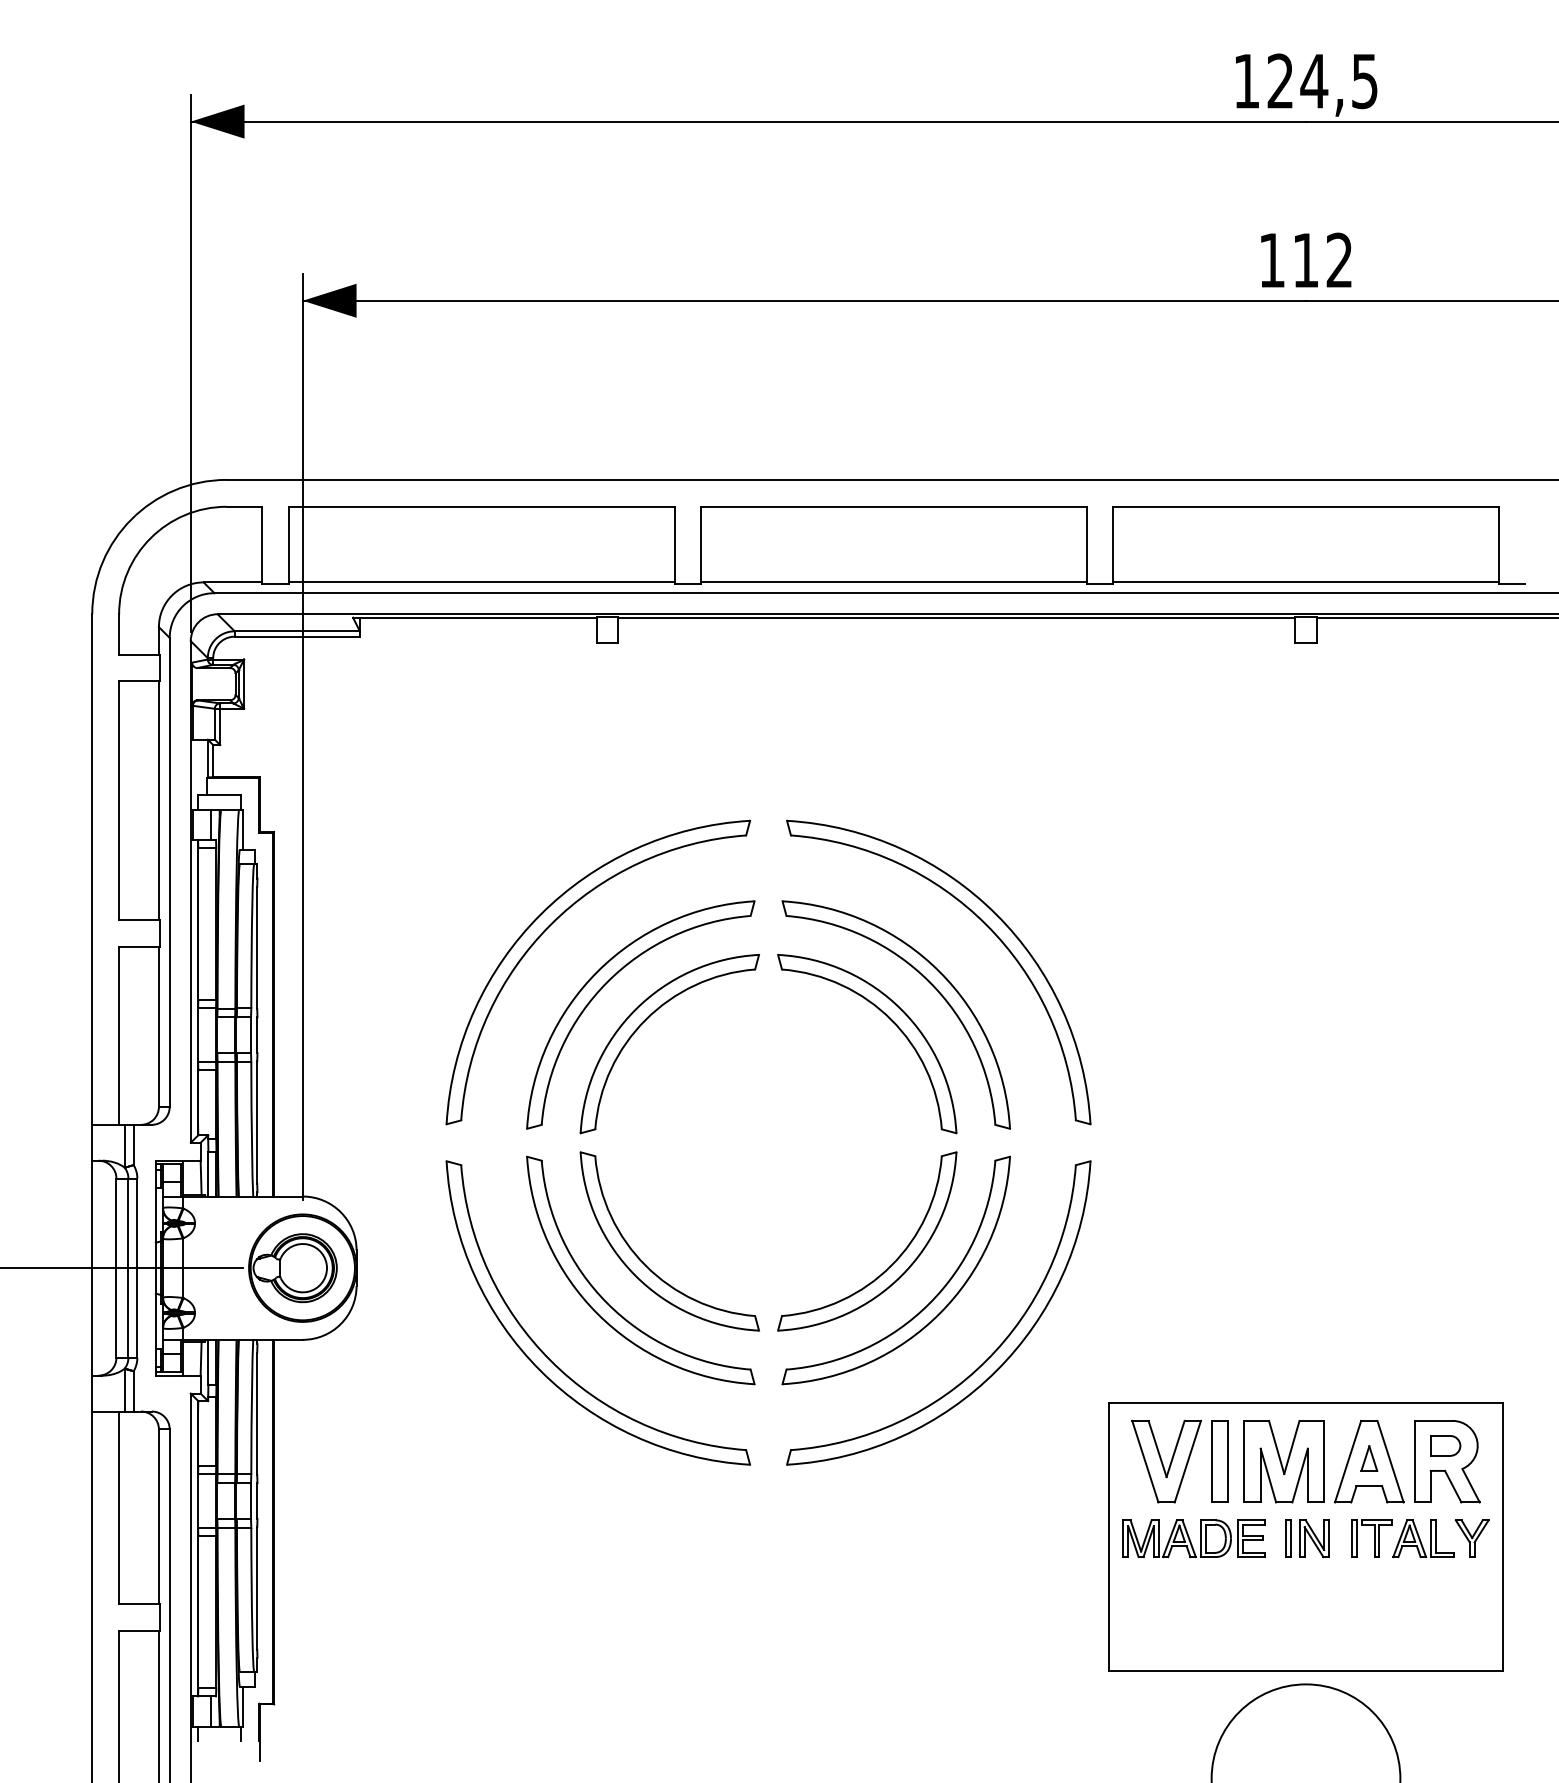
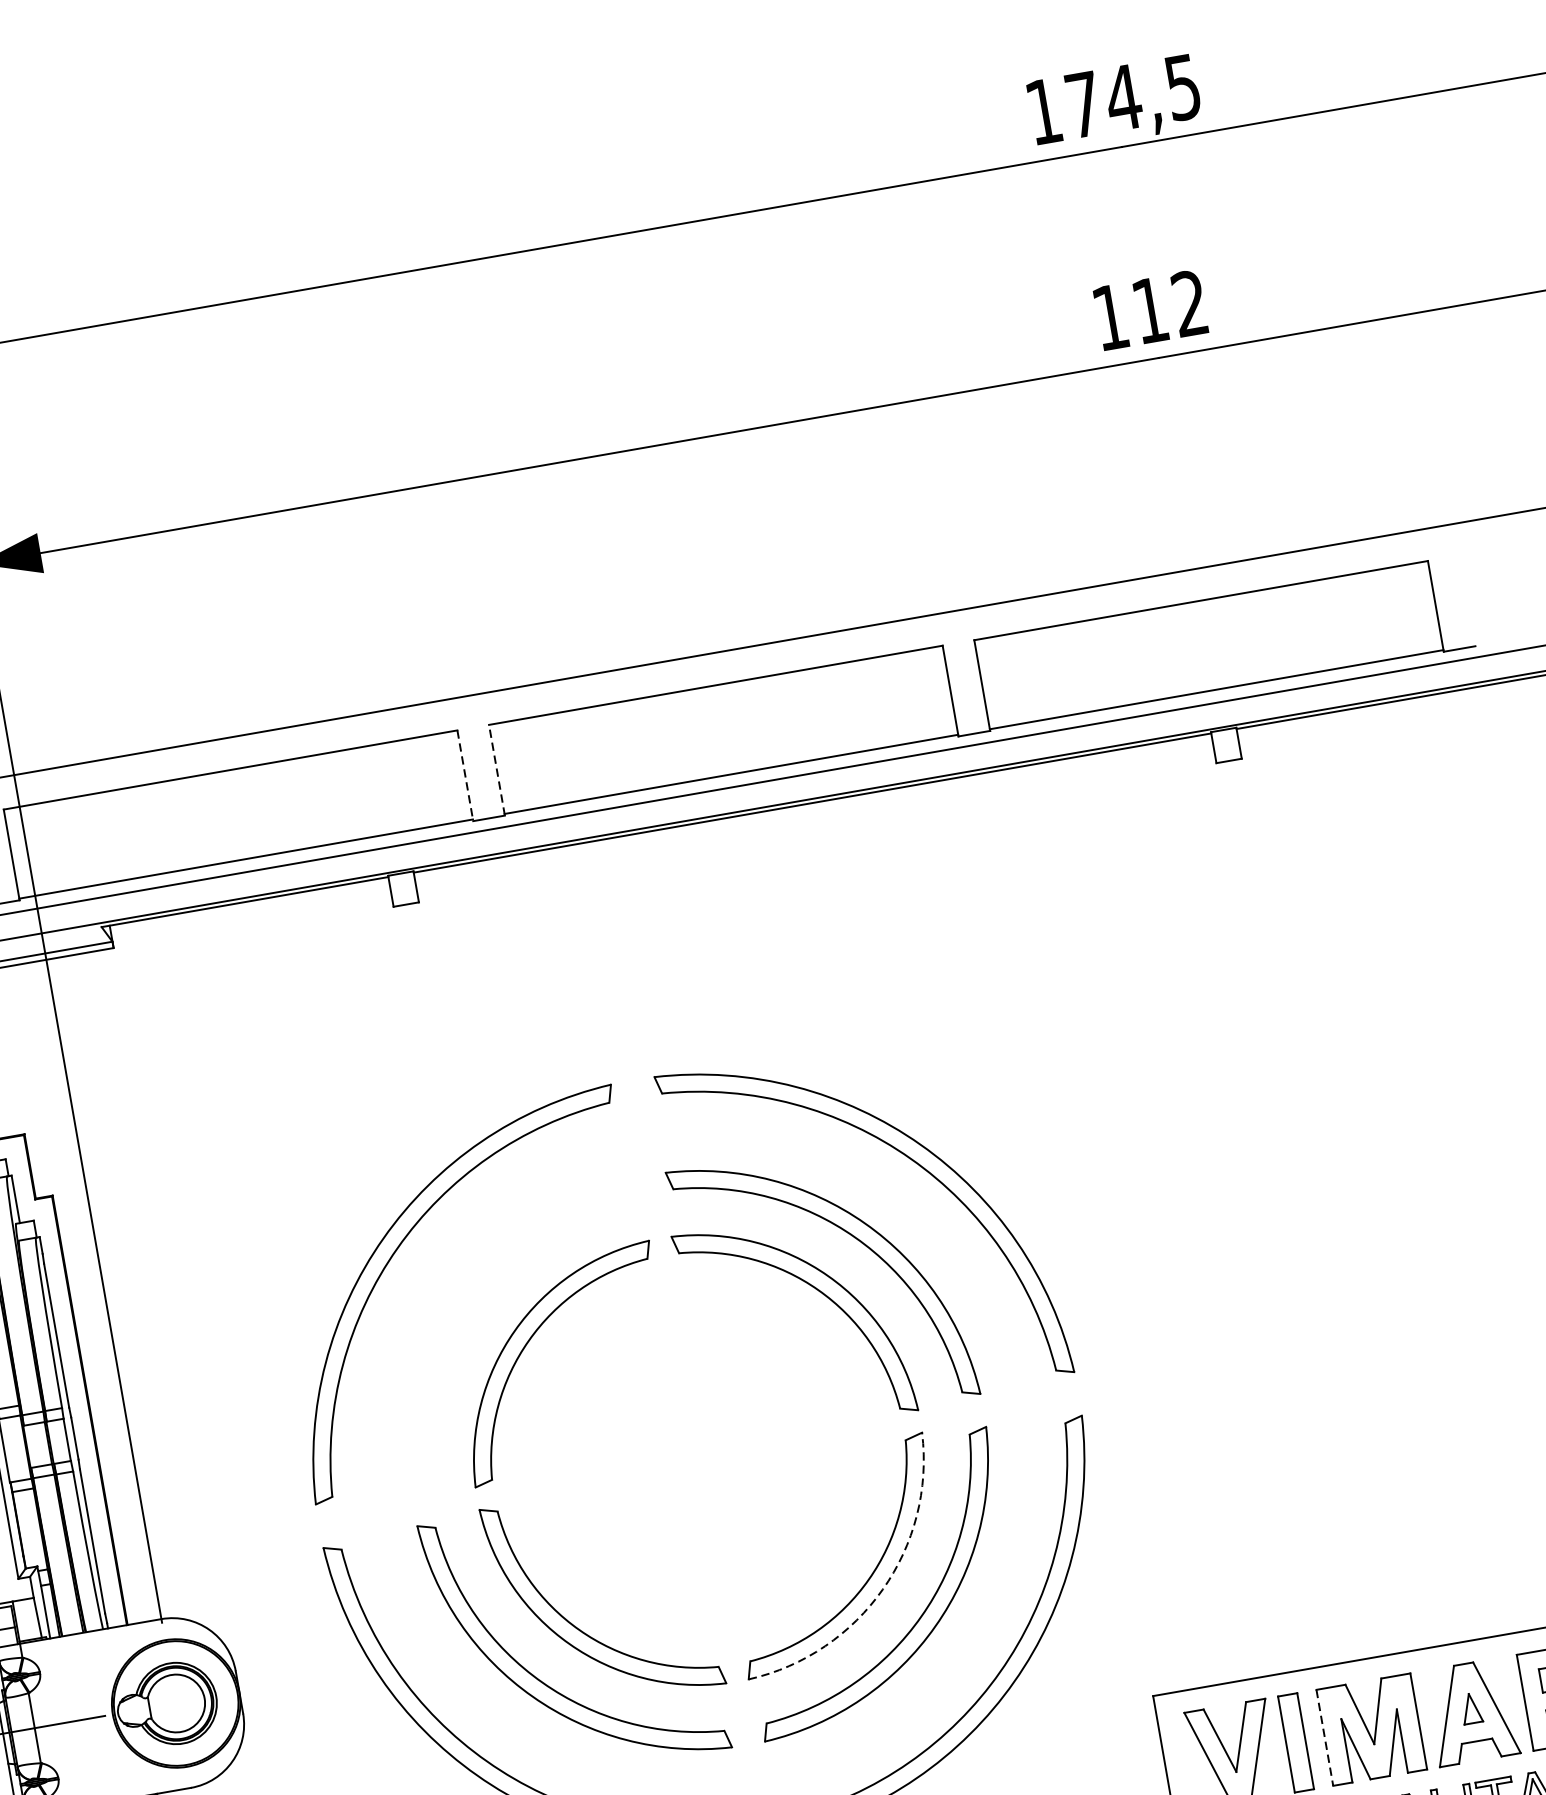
text: (1279, 80) -> (1082, 104), 124,5 -> 174,5
line: (674, 545) -> (465, 776), solid -> dashed
line: (701, 545) -> (497, 770), solid -> dashed
part: (608, 982) -> (477, 1304), removed
arc: (901, 1275) -> (882, 1589), solid -> dashed
line: (1244, 1461) -> (1324, 1737), solid -> dashed

